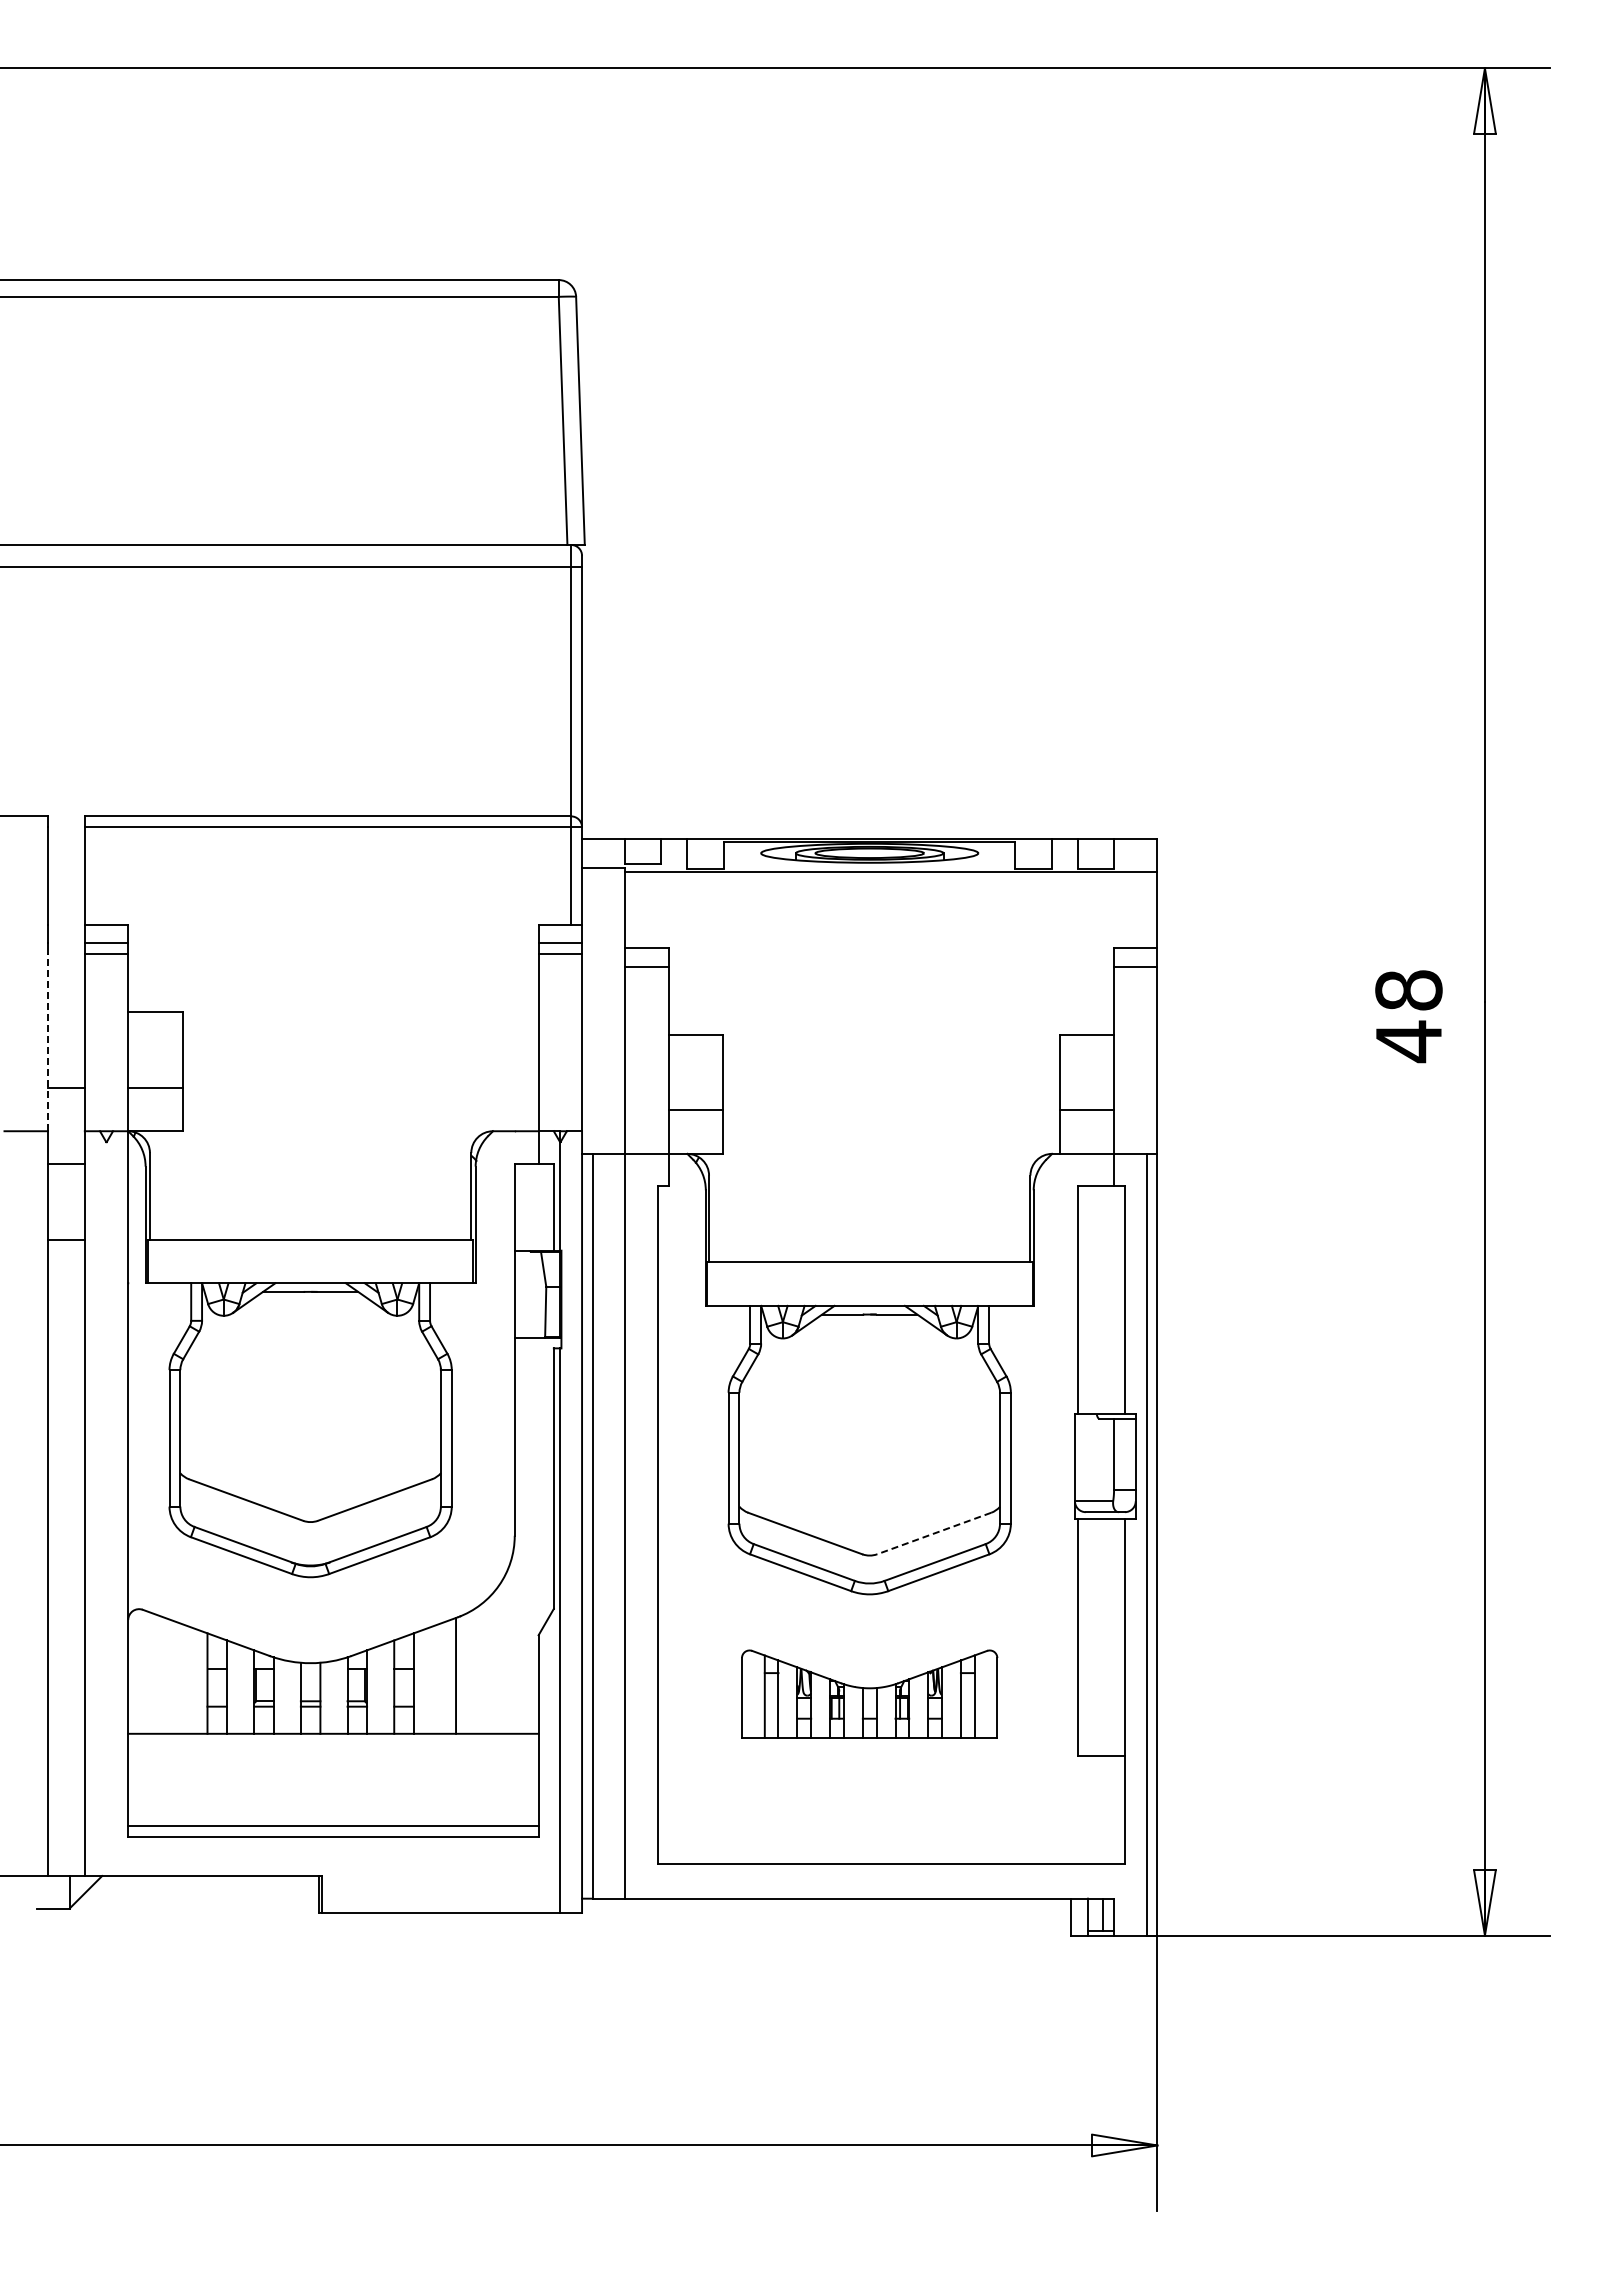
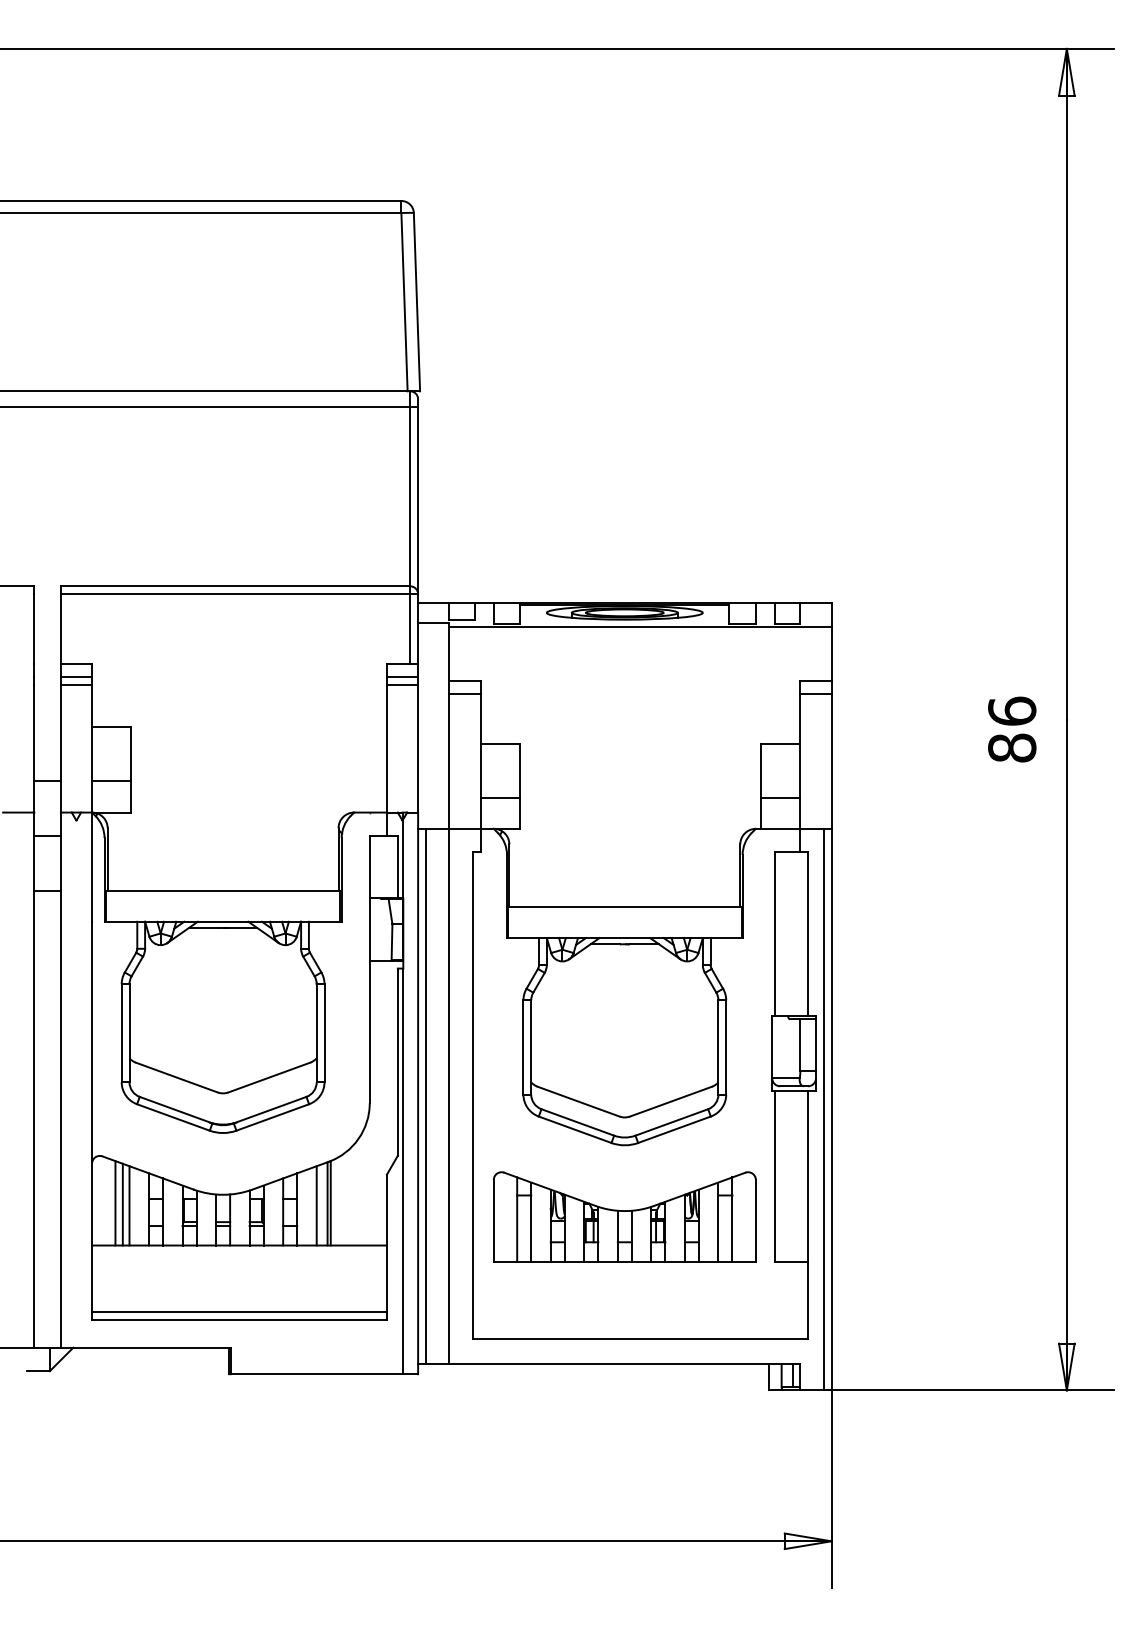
text: (1408, 1016) -> (1011, 730), 48 -> 86
line: (47, 1042) -> (34, 748), dashed -> solid
line: (934, 1533) -> (671, 1101), dashed -> solid
line: (160, 1674) -> (115, 1202), added
line: (460, 1674) -> (330, 1202), added
line: (171, 1676) -> (123, 1204), added
line: (180, 1678) -> (129, 1205), added
line: (440, 1678) -> (316, 1205), added
part: (869, 1693) -> (624, 1216), size x1.43

